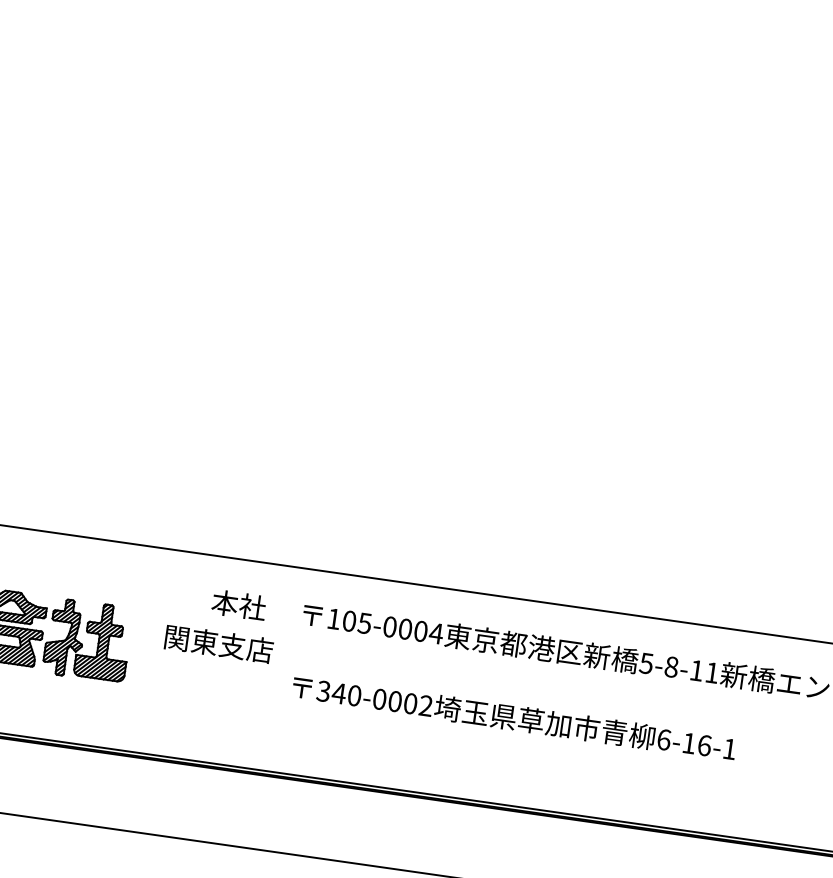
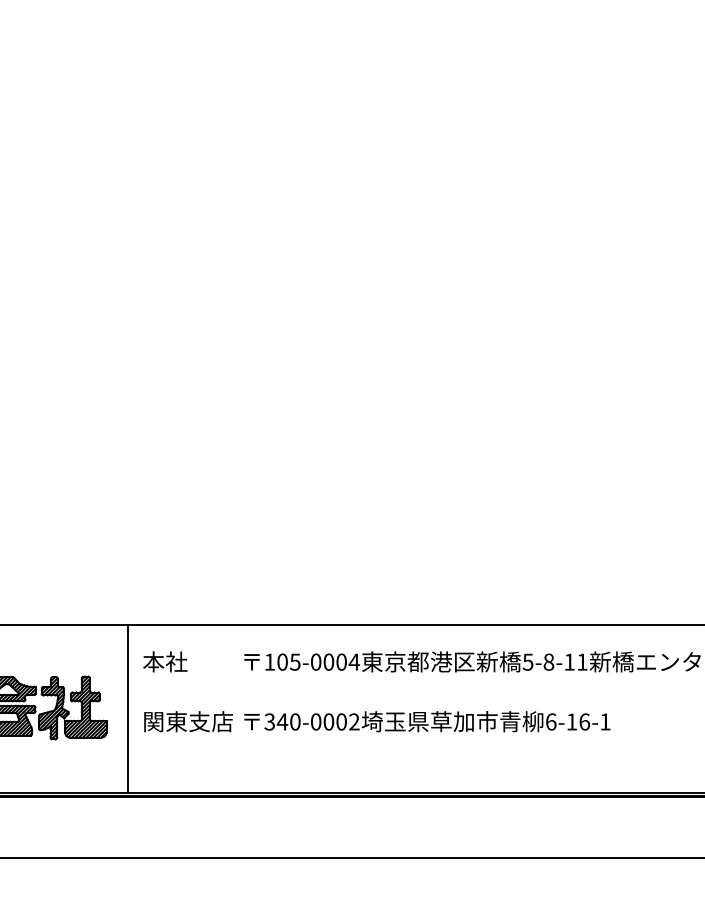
text: (239, 604) -> (165, 661), moved
text: (219, 643) -> (188, 721), moved
line: (155, 650) -> (128, 708), added

